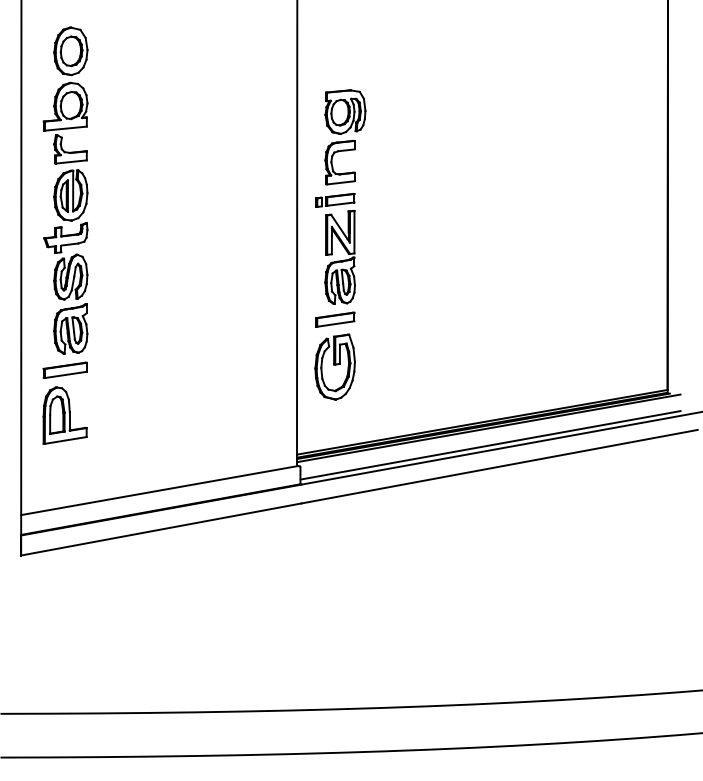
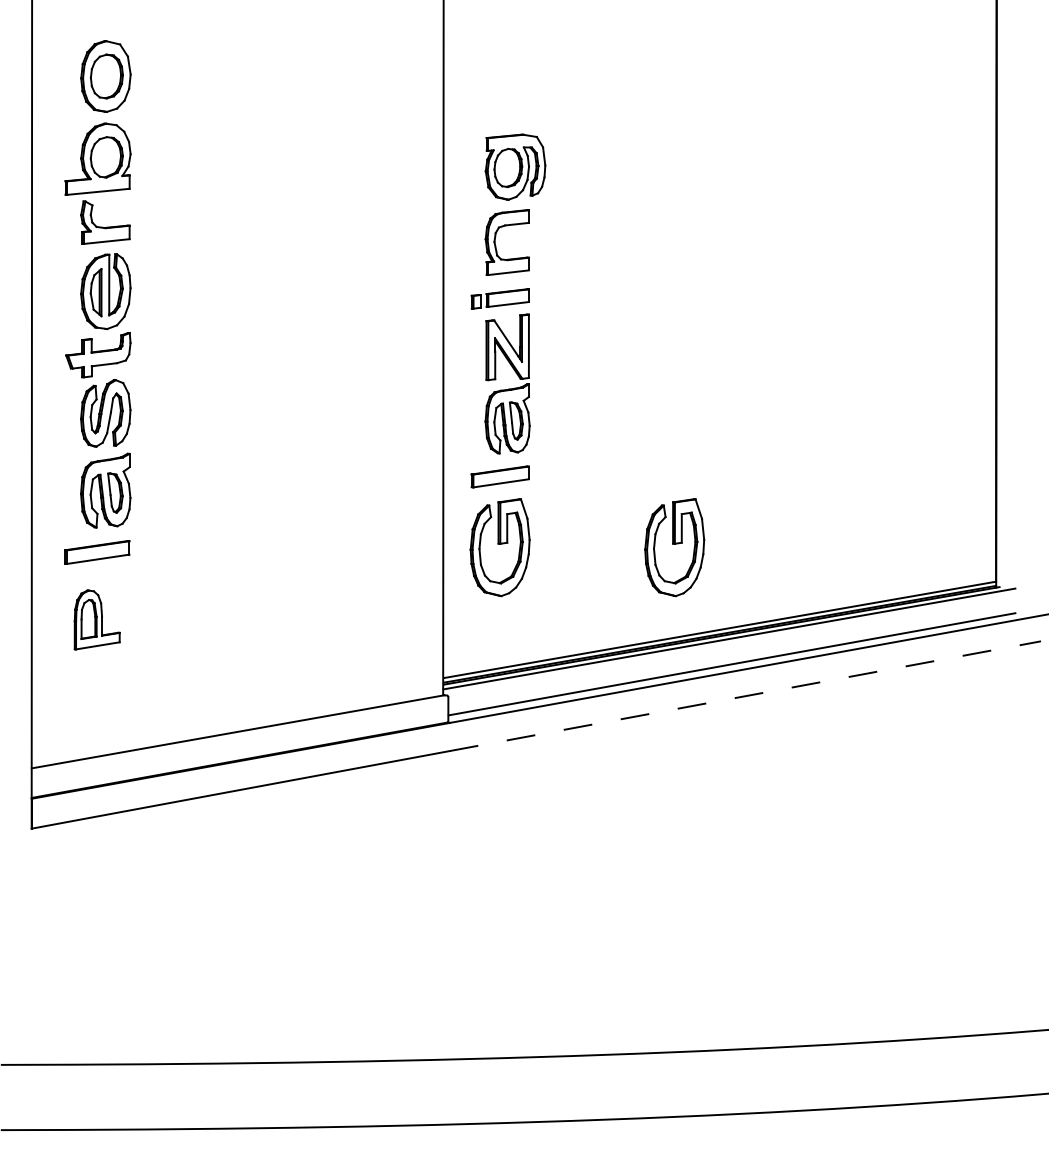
part: (451, 366) -> (673, 546), added
part: (64, 415) -> (96, 619), size x0.7
line: (499, 466) -> (745, 695), solid -> dashed

